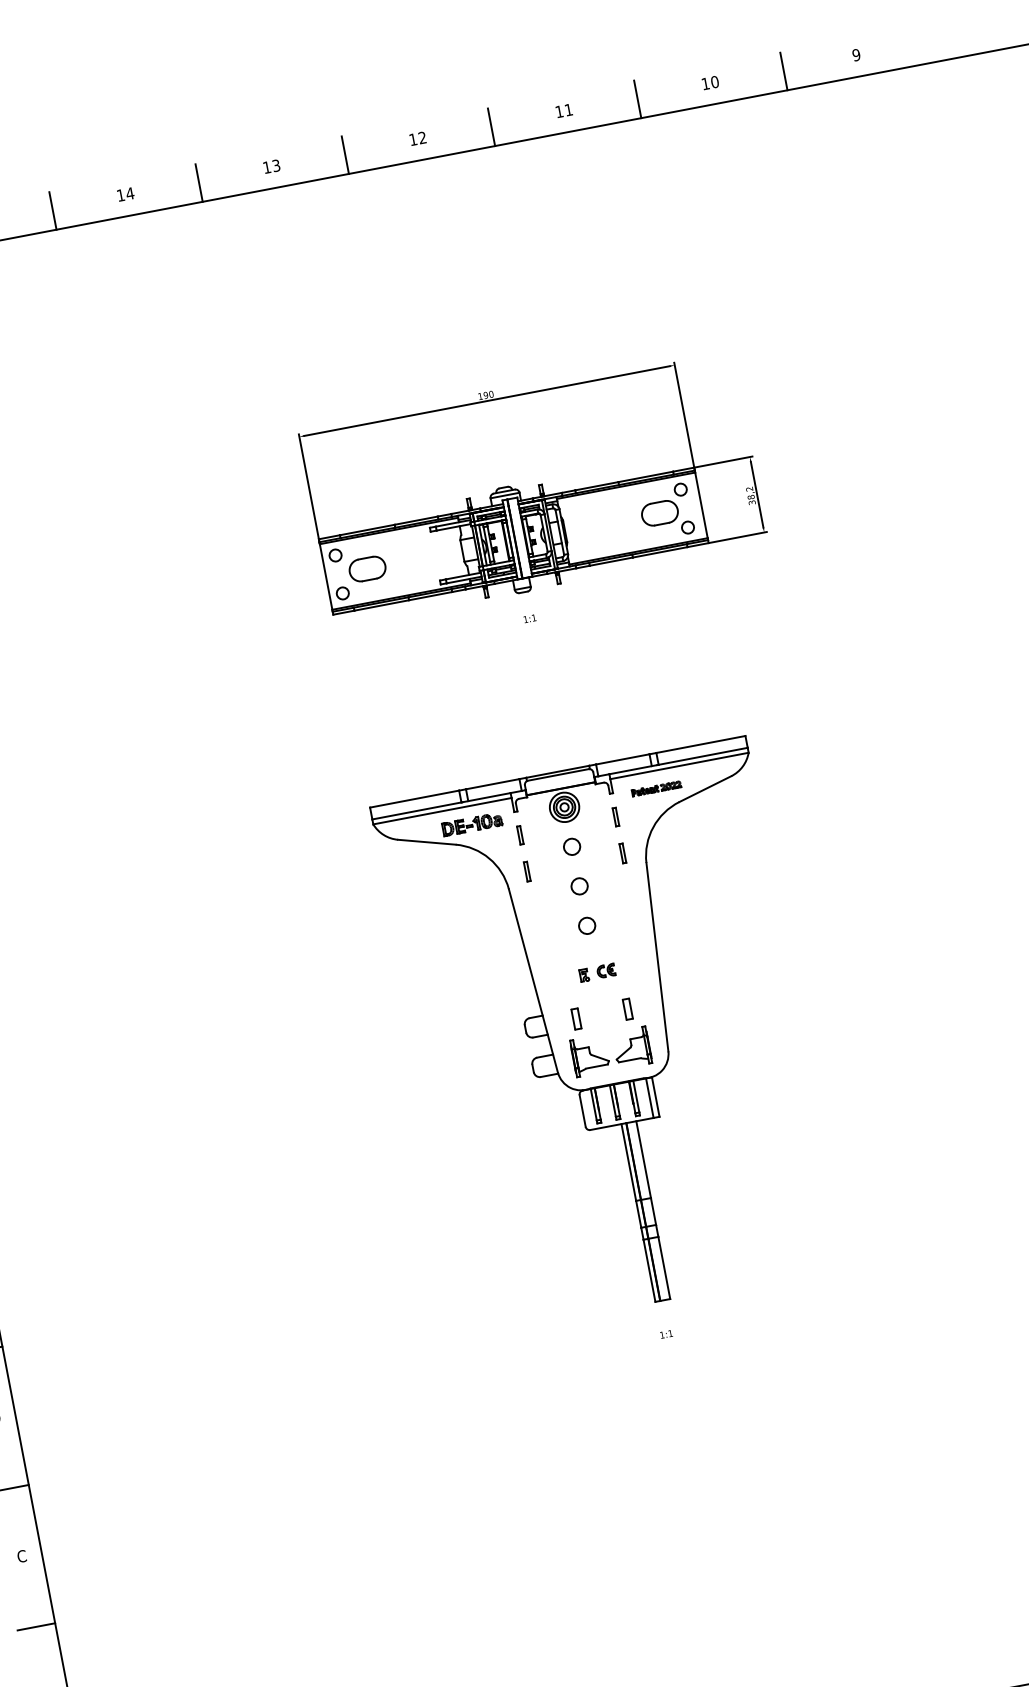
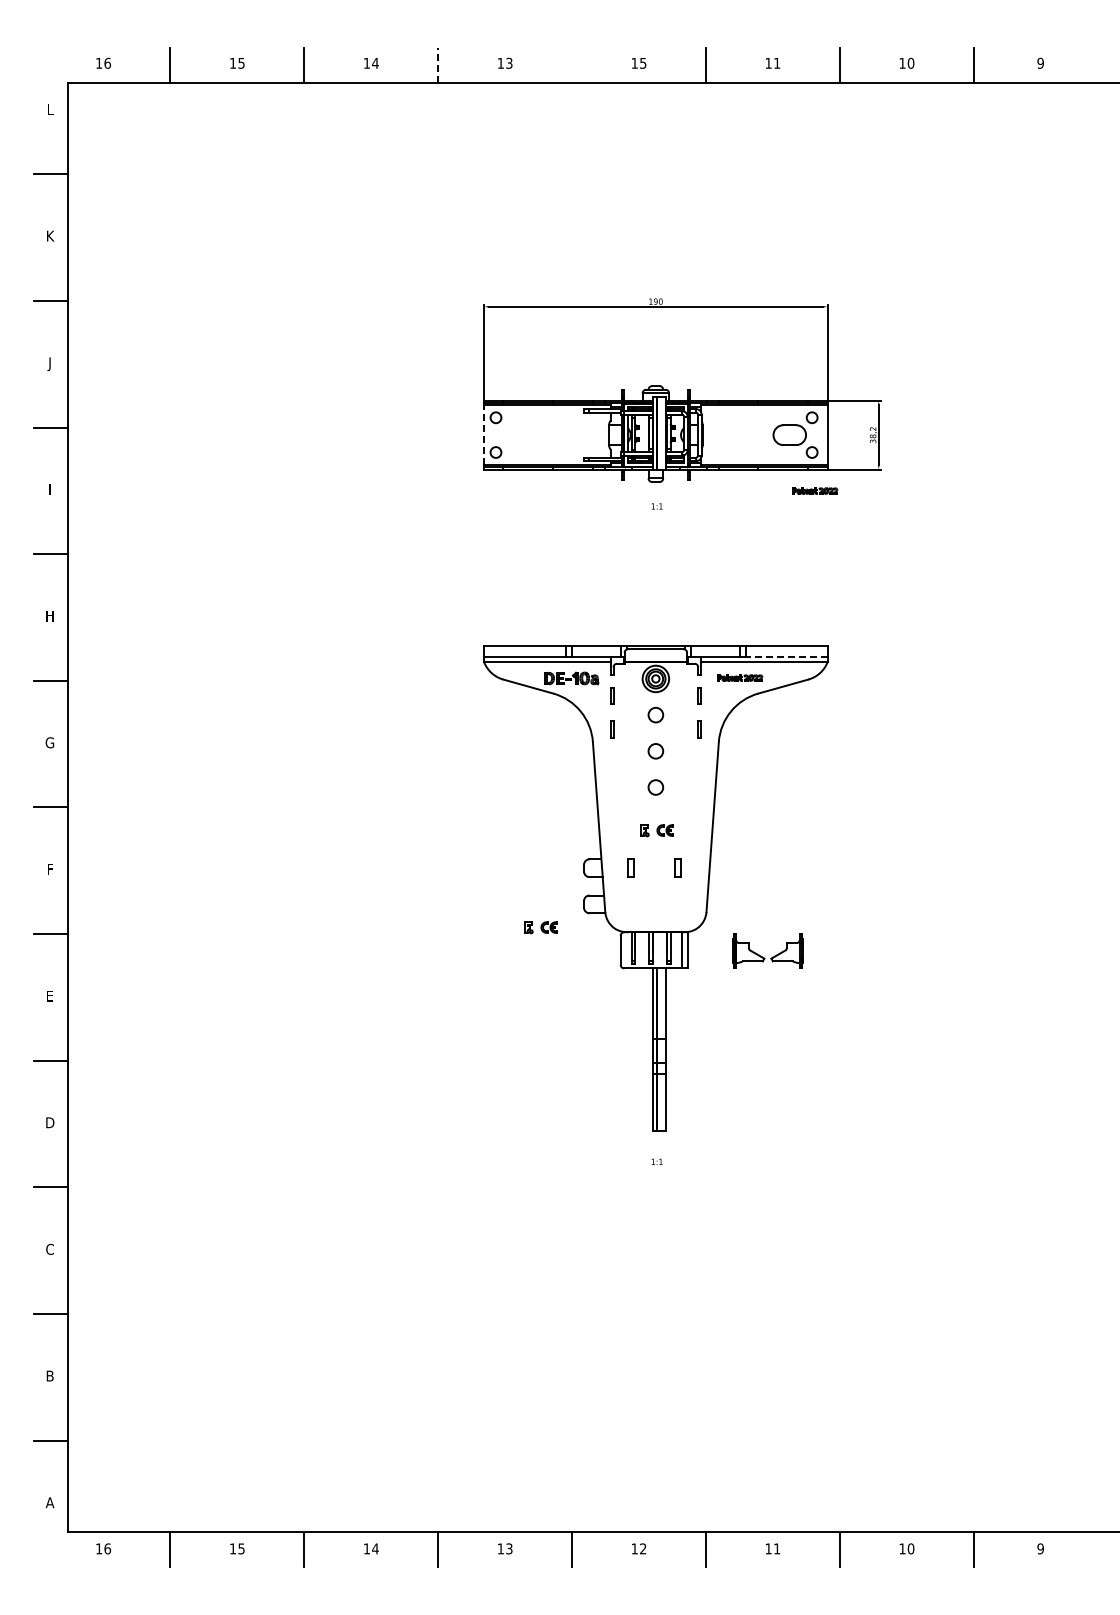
text: (422, 136) -> (643, 62), 12 -> 15
line: (345, 154) -> (572, 65), removed
line: (199, 182) -> (438, 65), solid -> dashed
part: (366, 568) -> (521, 434), removed
part: (699, 568) -> (815, 490), added
line: (325, 576) -> (483, 434), solid -> dashed
line: (702, 756) -> (786, 657), solid -> dashed
part: (608, 1059) -> (764, 957), moved
part: (490, 1102) -> (540, 927), added

